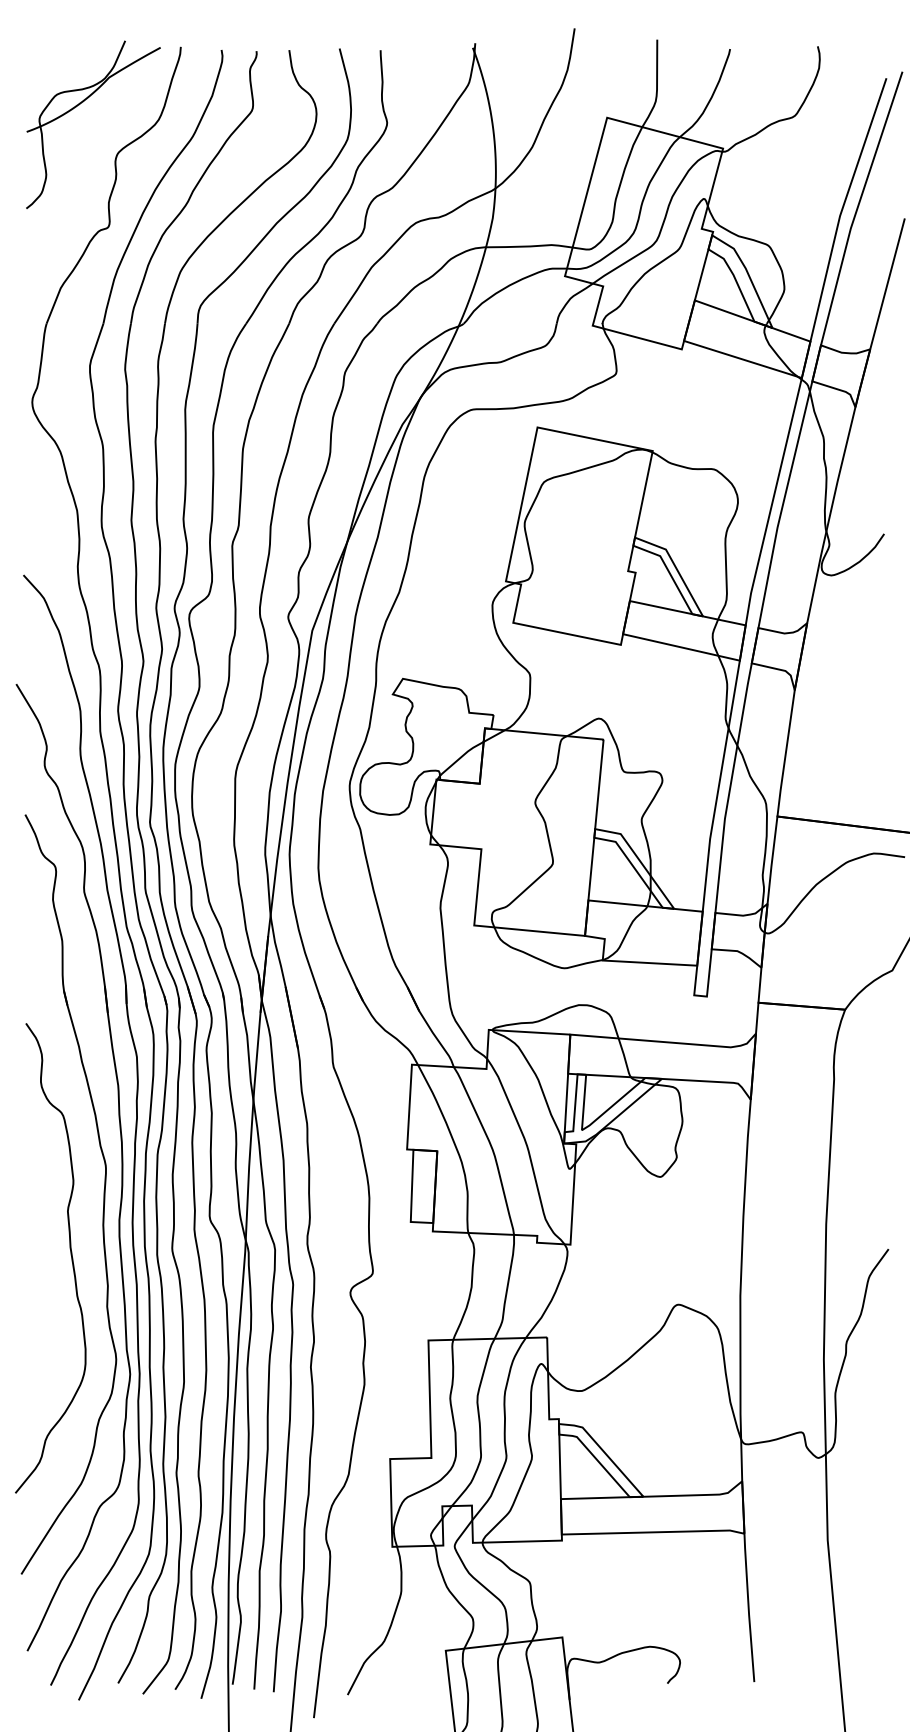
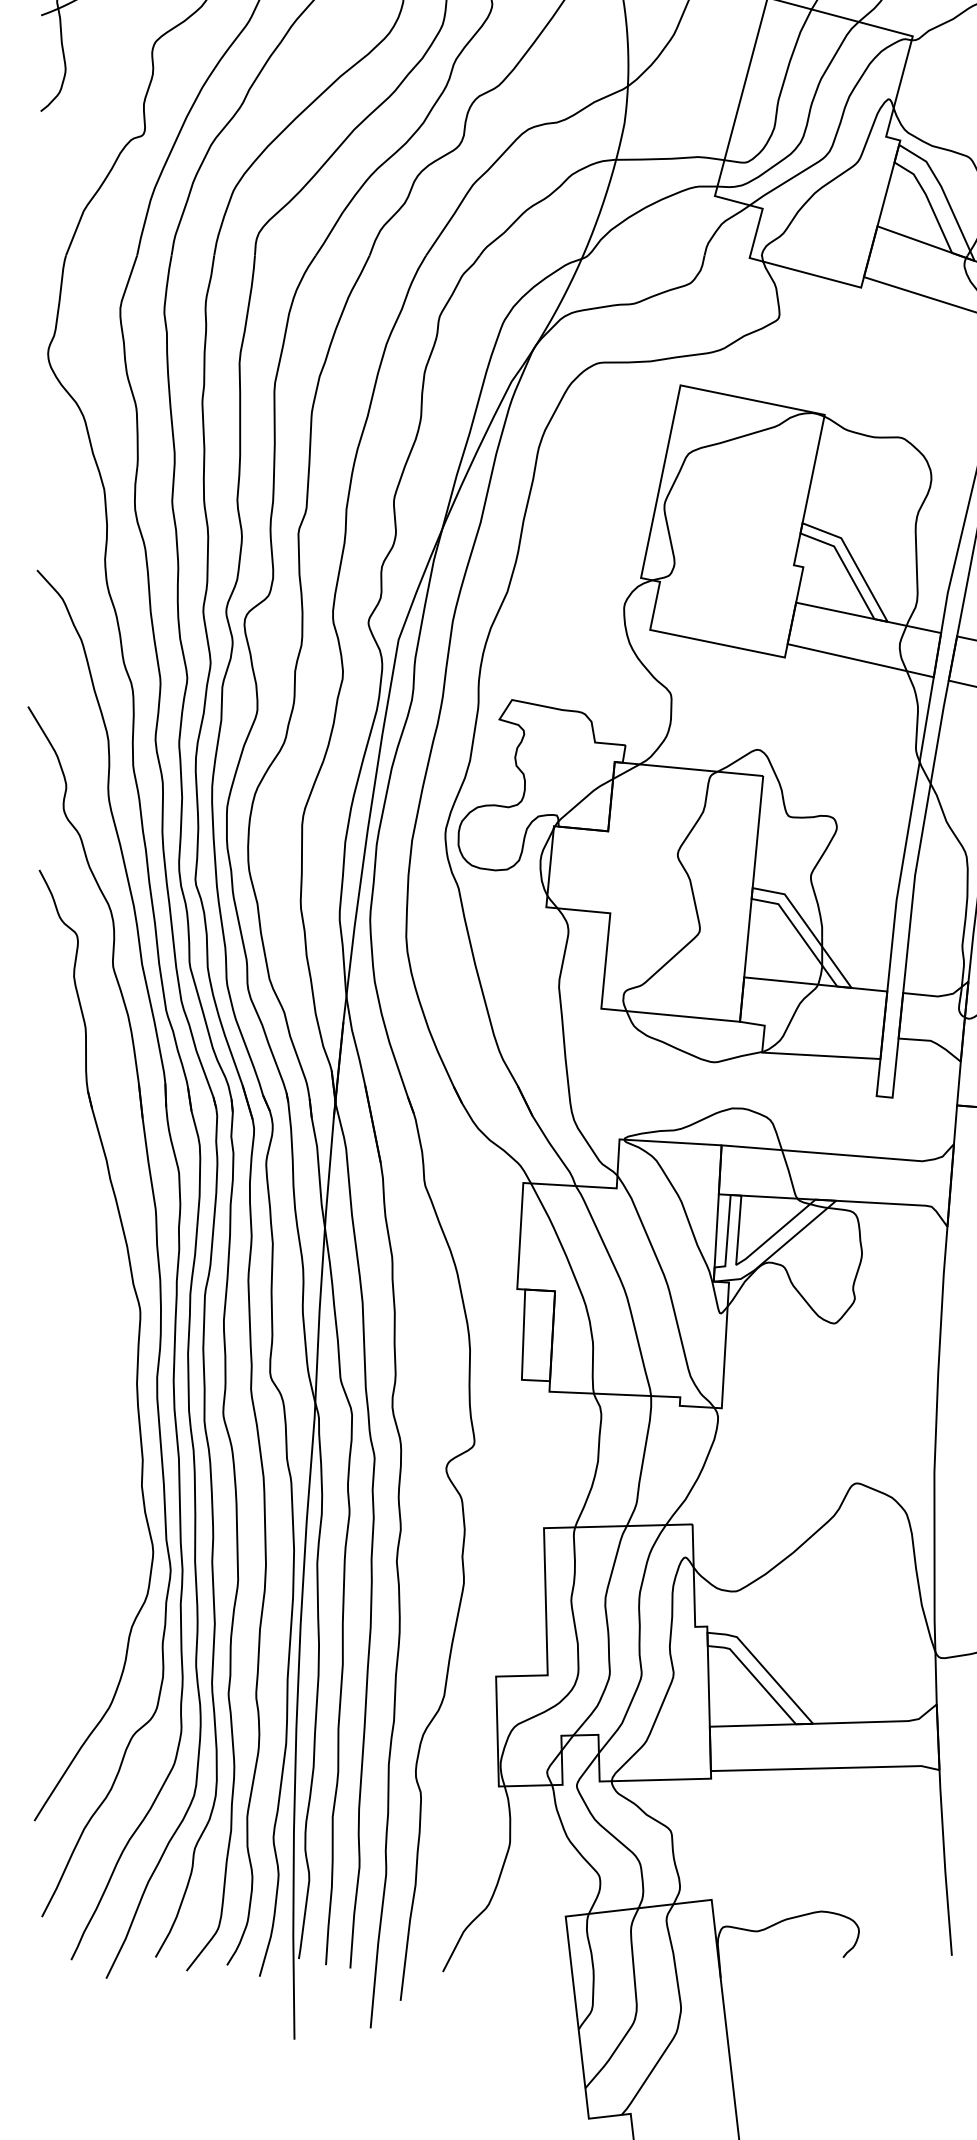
curve: (70, 1255) -> (95, 1421), removed

